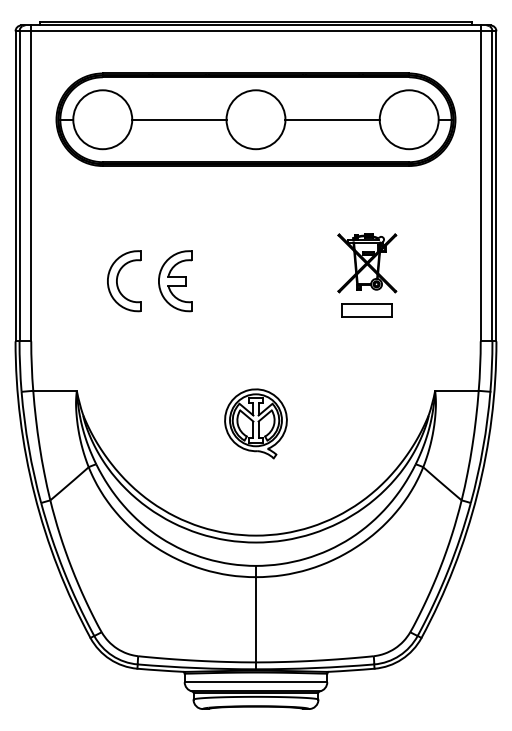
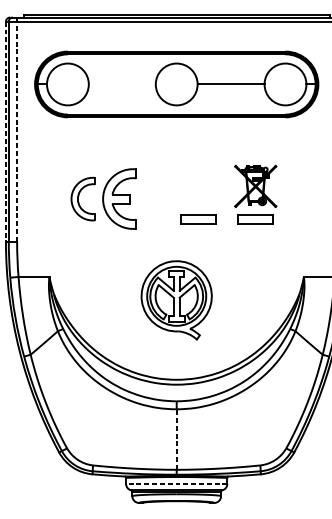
line: (179, 119) -> (122, 84), removed
line: (31, 183) -> (17, 129), solid -> dashed
line: (15, 186) -> (5, 131), solid -> dashed
part: (175, 281) -> (119, 199), size x1.4
part: (285, 310) -> (197, 219), added
part: (255, 423) -> (176, 300), size x1.6
line: (256, 619) -> (177, 439), solid -> dashed
line: (255, 682) -> (176, 484), solid -> dashed

